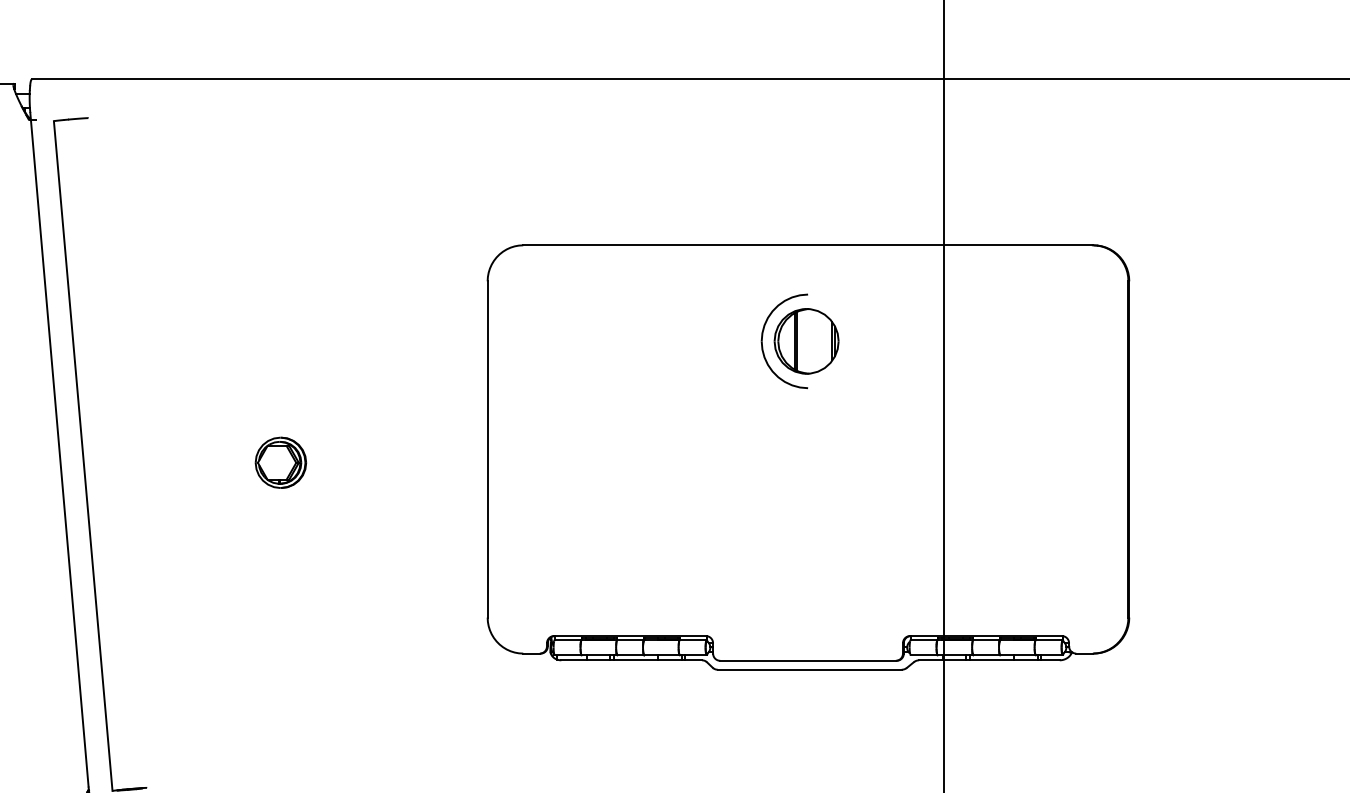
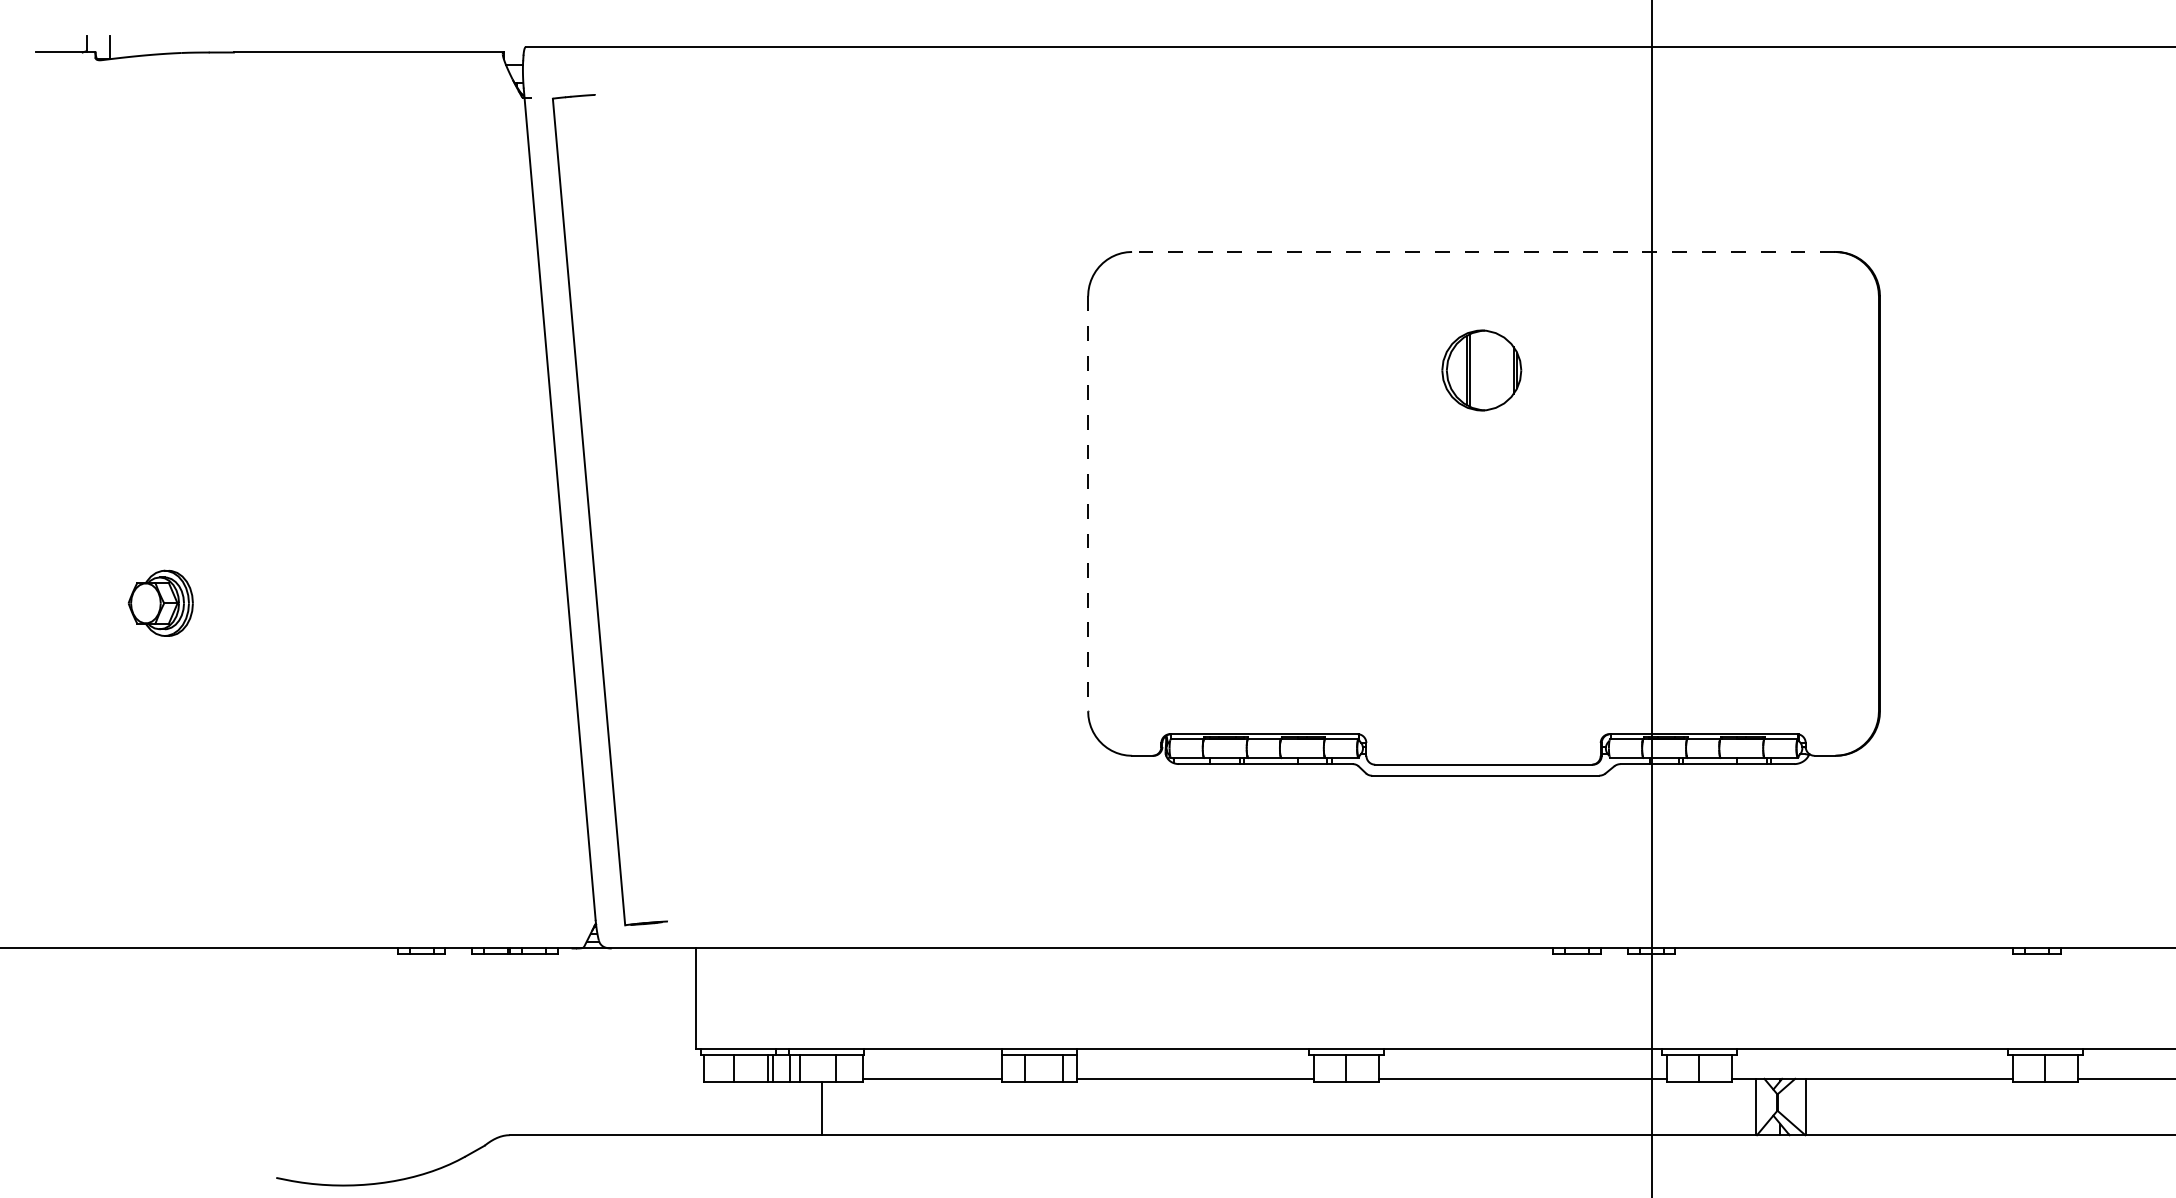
line: (808, 244) -> (1483, 251), solid -> dashed
part: (762, 341) -> (1427, 370), removed
line: (487, 449) -> (1088, 504), solid -> dashed
part: (281, 462) -> (833, 520), removed

